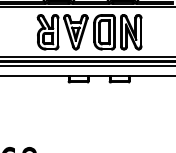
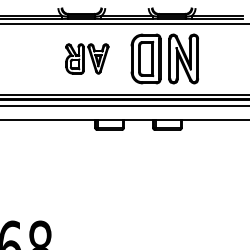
part: (62, 31) -> (87, 58), size x0.6

